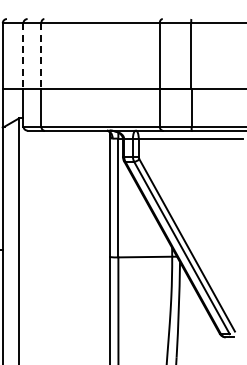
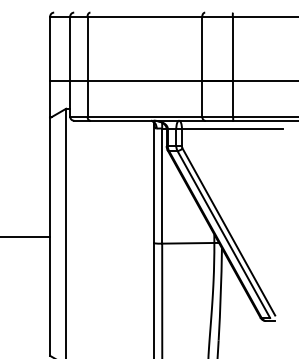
line: (23, 57) -> (70, 49), dashed -> solid
line: (41, 57) -> (87, 49), dashed -> solid

